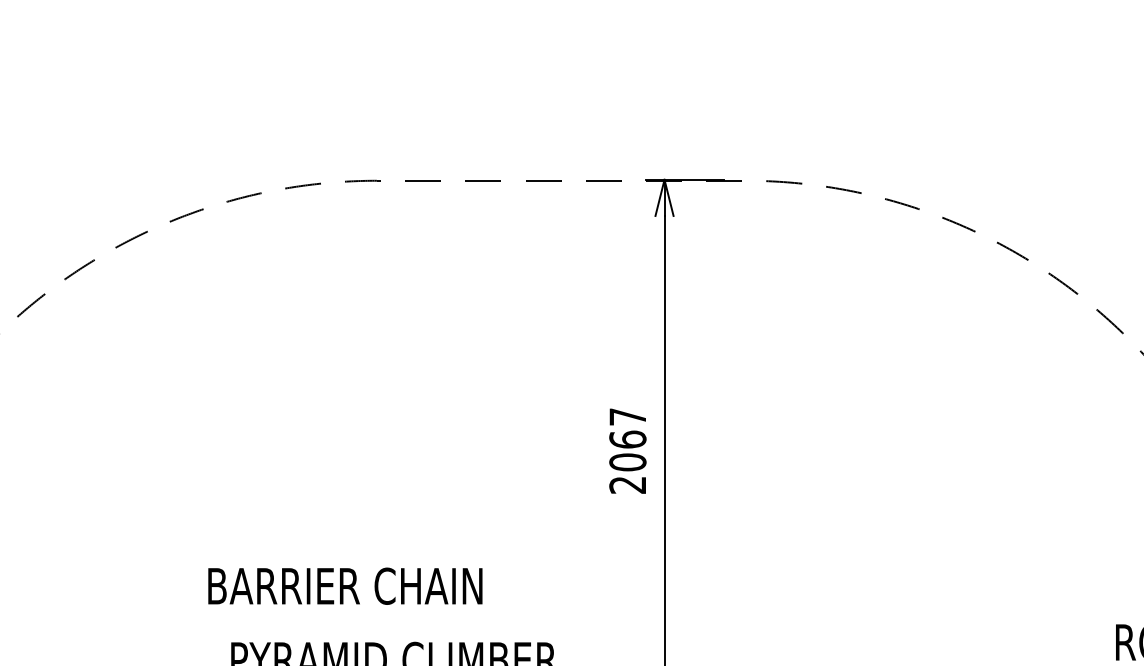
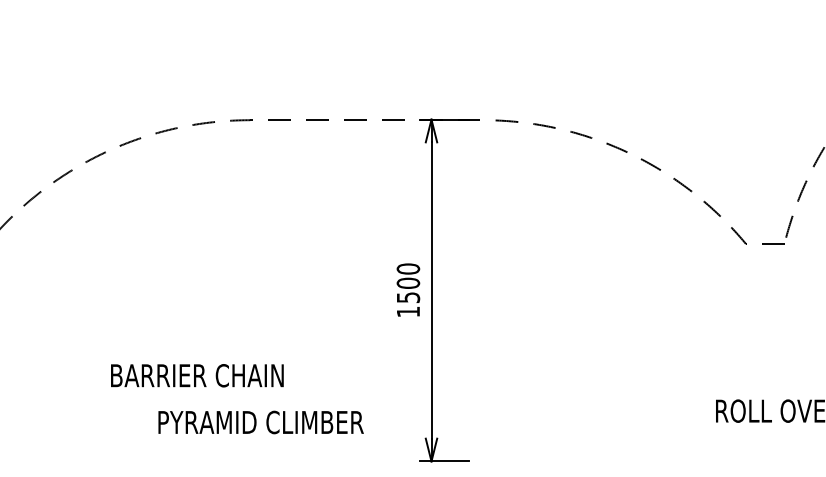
text: (628, 451) -> (408, 290), 2067 -> 1500
text: (345, 585) -> (197, 375), moved

